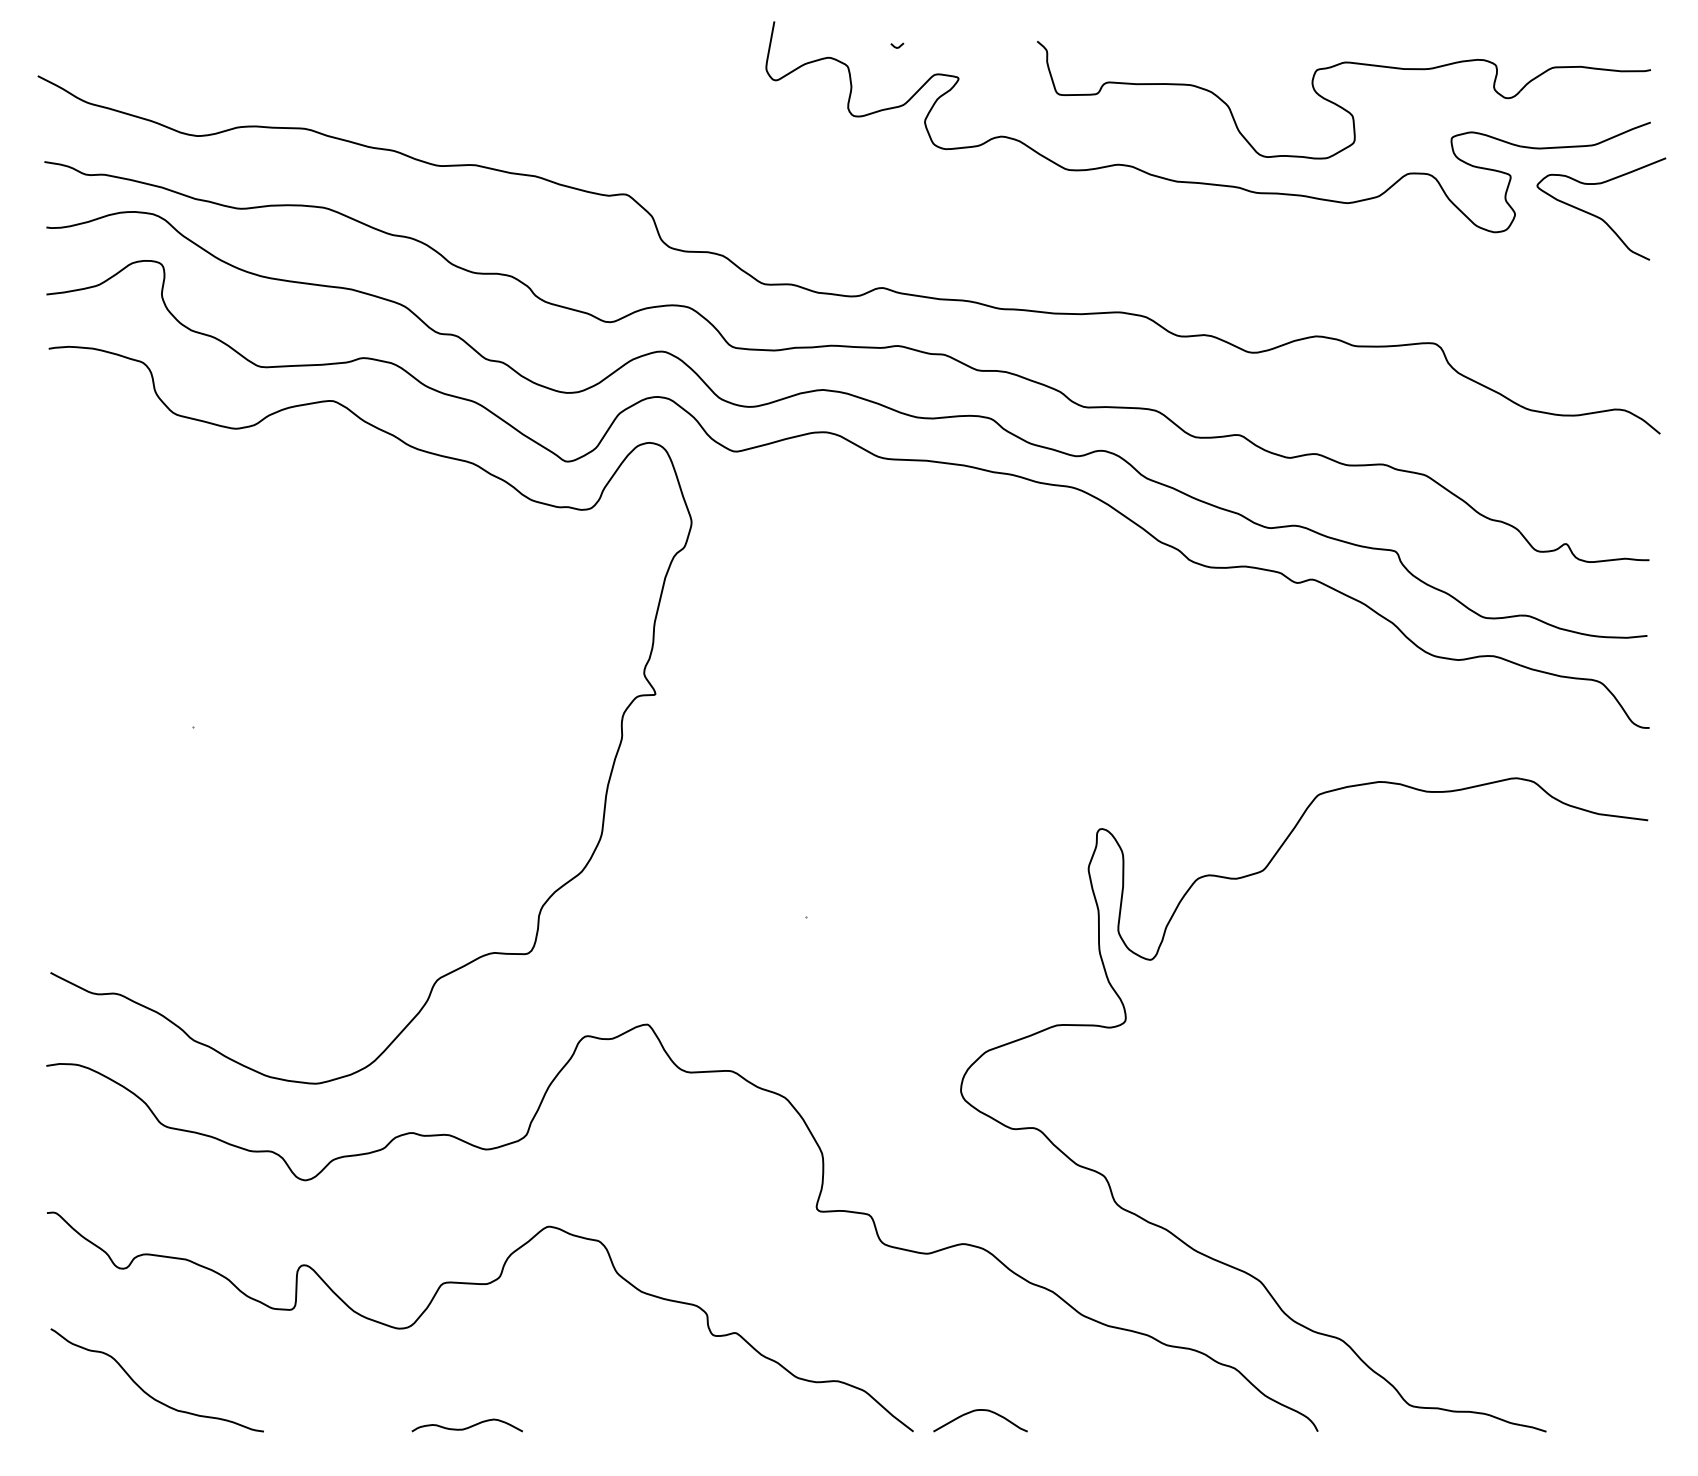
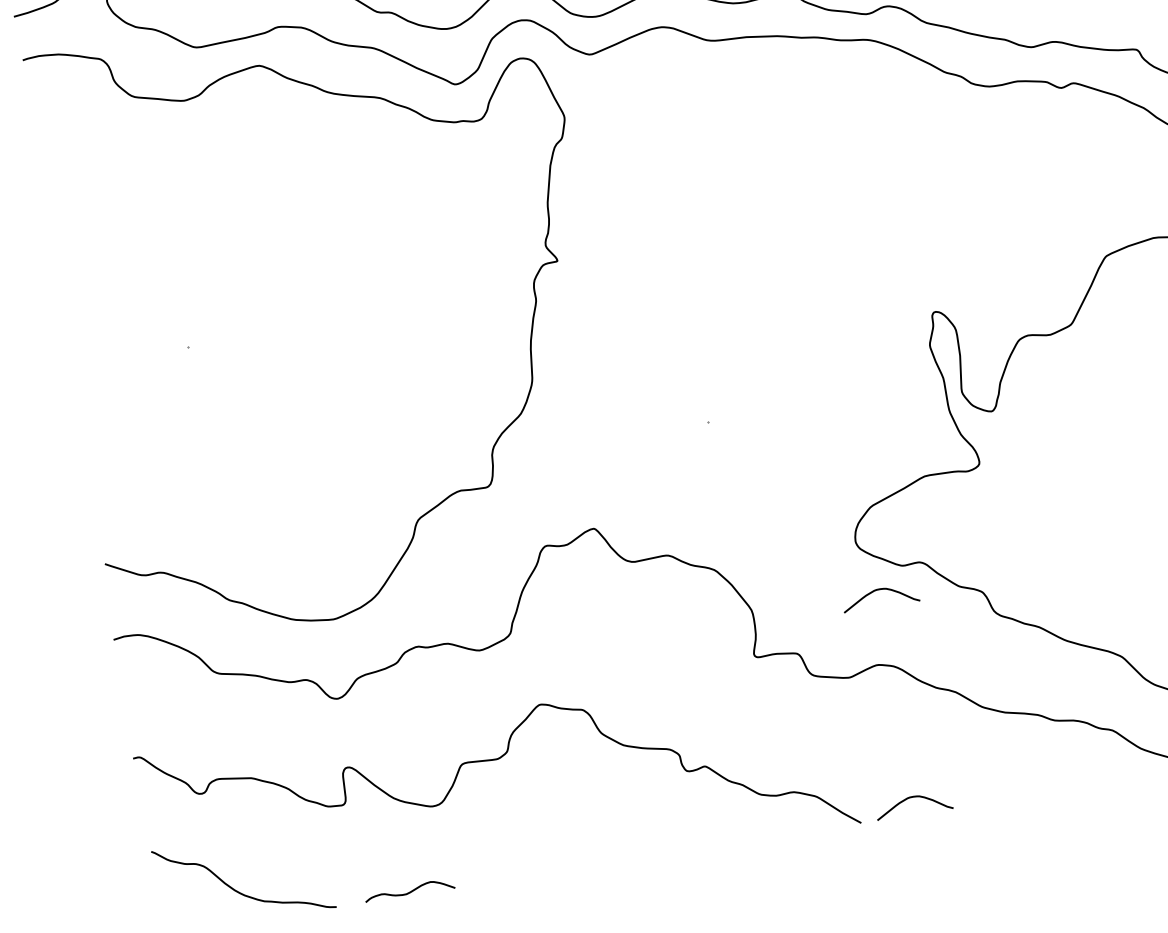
curve: (976, 1154) -> (876, 591), added
curve: (466, 1427) -> (409, 892), moved

